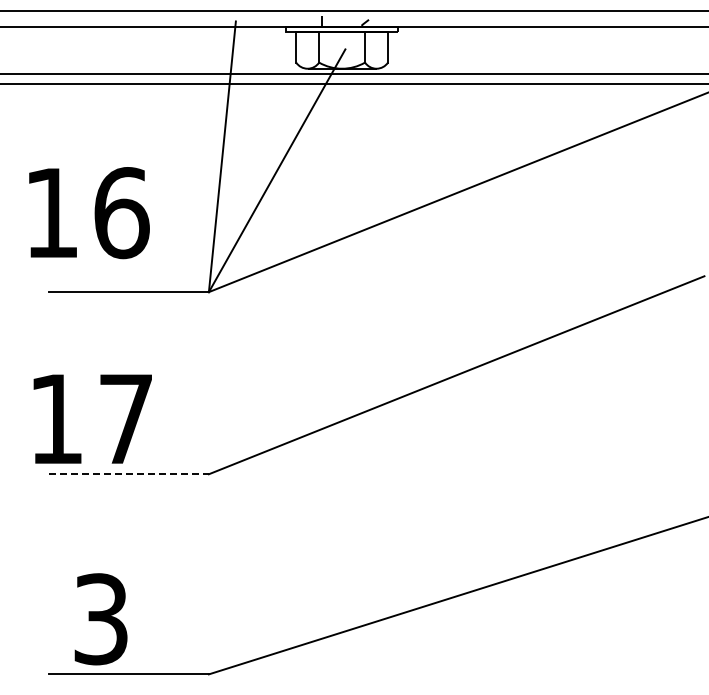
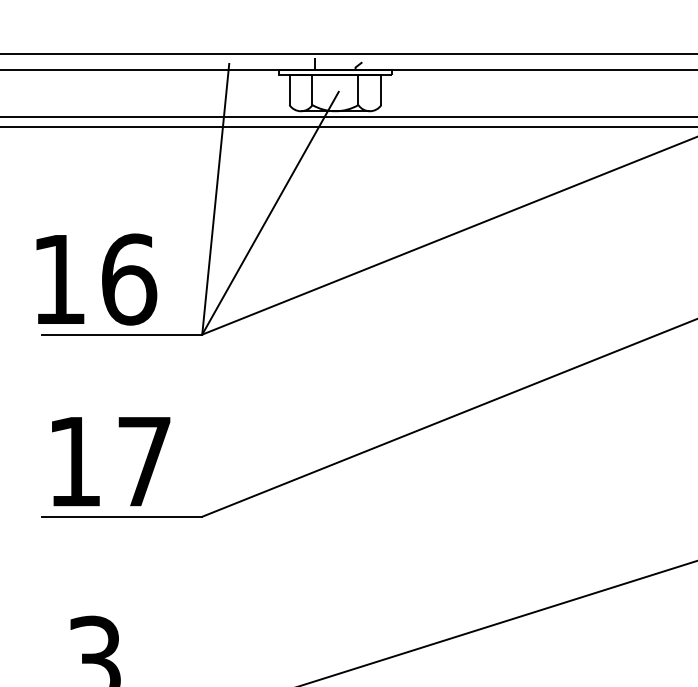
text: (89, 213) -> (96, 280), moved
text: (92, 418) -> (110, 461), moved
line: (129, 474) -> (122, 517), dashed -> solid

